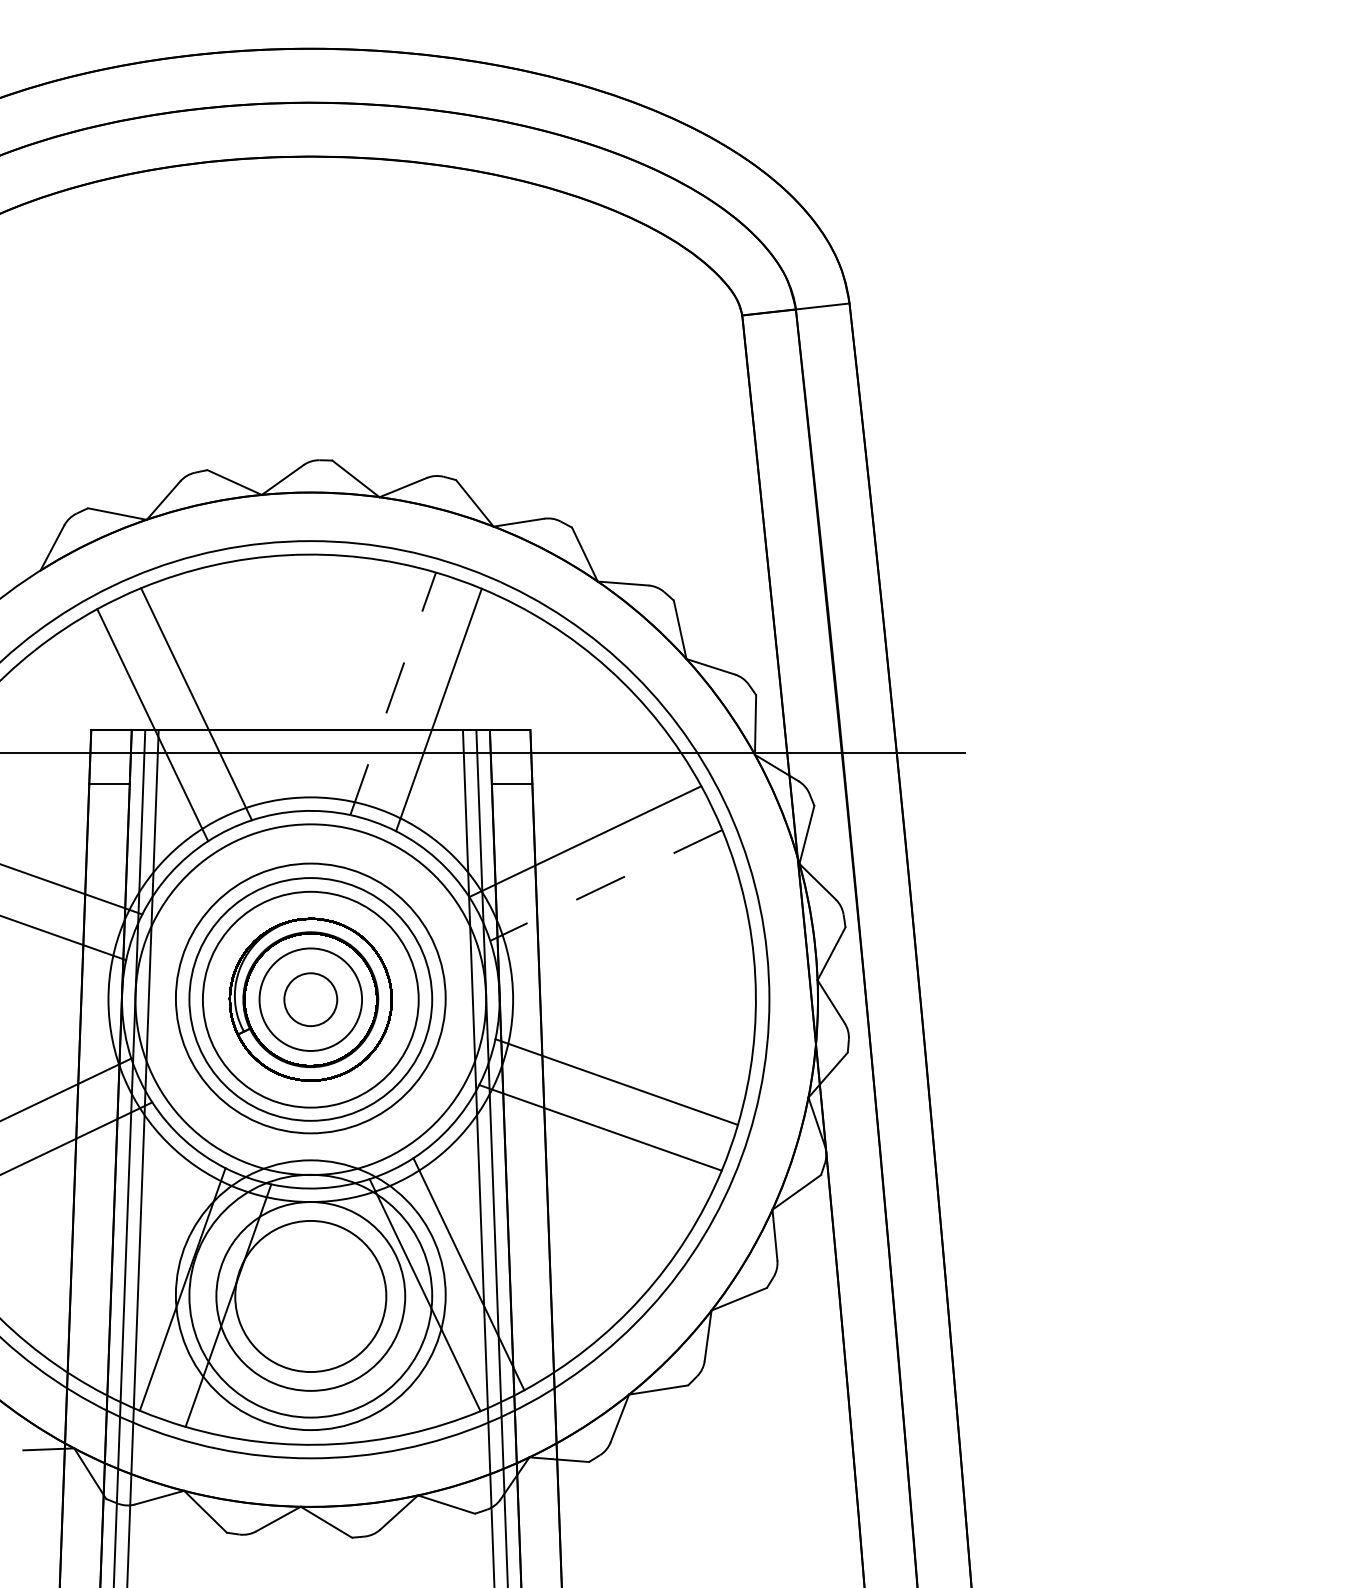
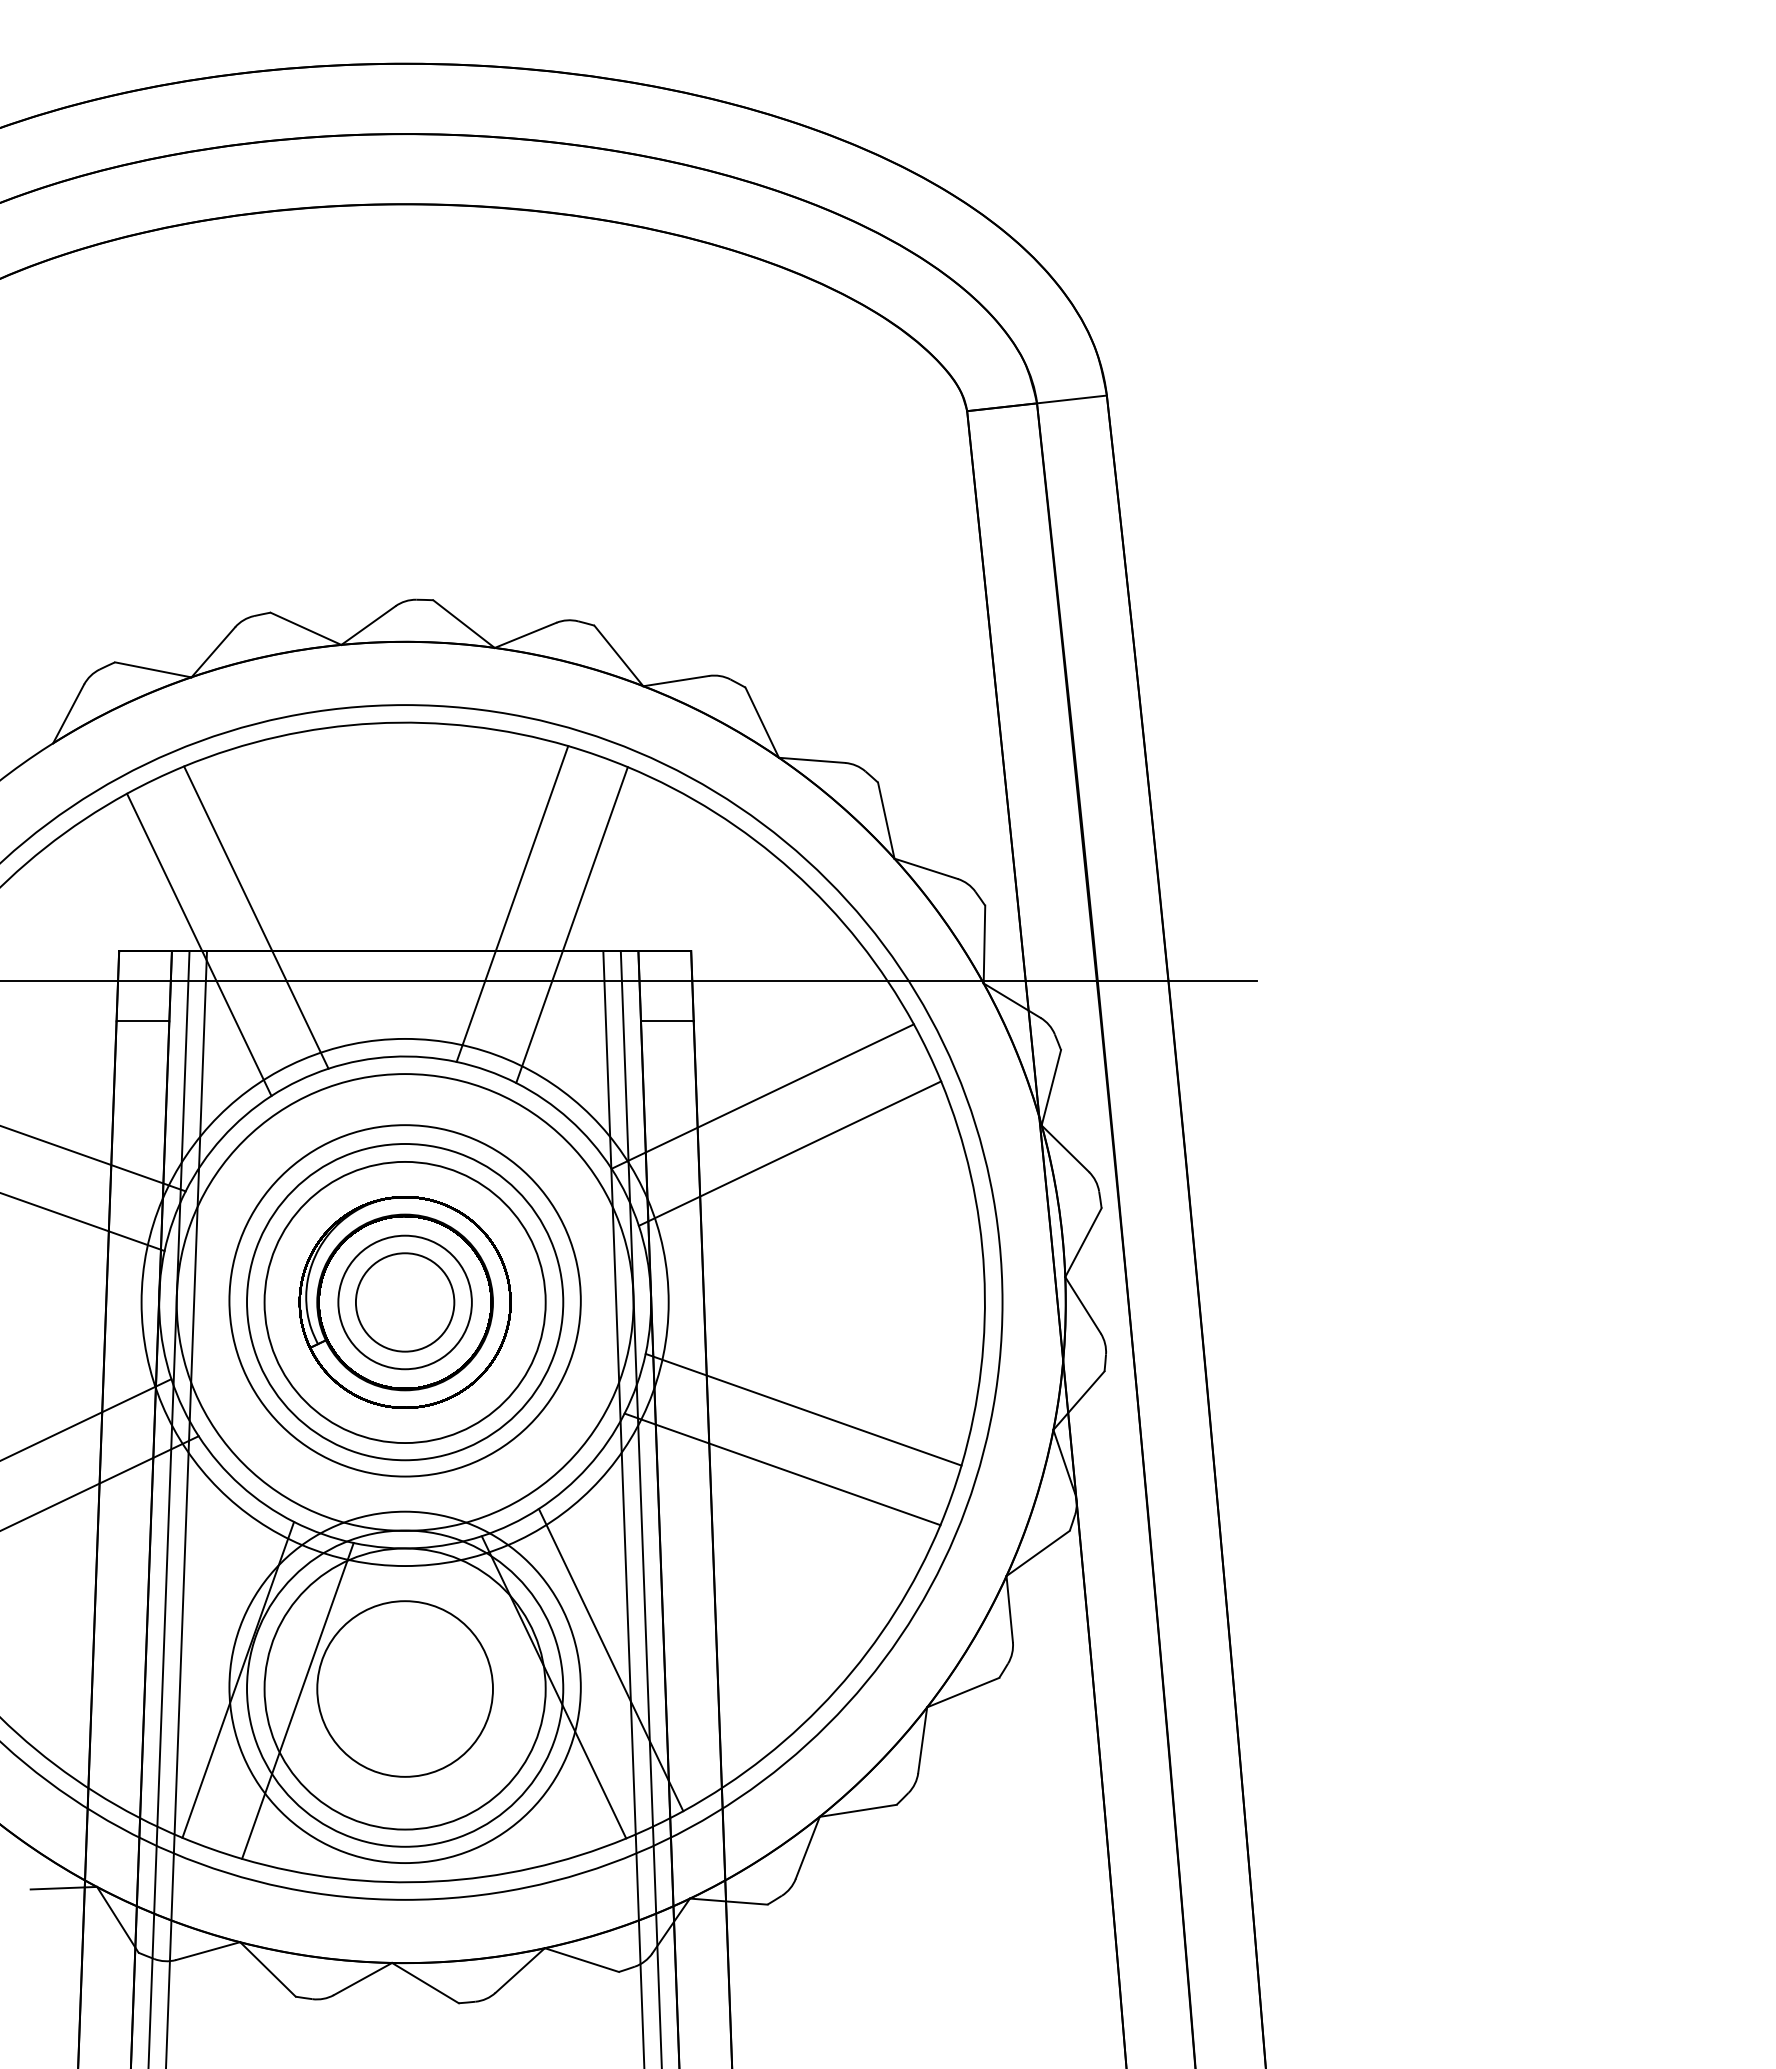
line: (393, 694) -> (512, 904), dashed -> solid
line: (606, 885) -> (790, 1153), dashed -> solid
circle: (310, 999) -> (404, 1302), size x1.43
circle: (310, 1296) -> (404, 1688), size x0.71
circle: (310, 1296) -> (404, 1688), size x1.43

